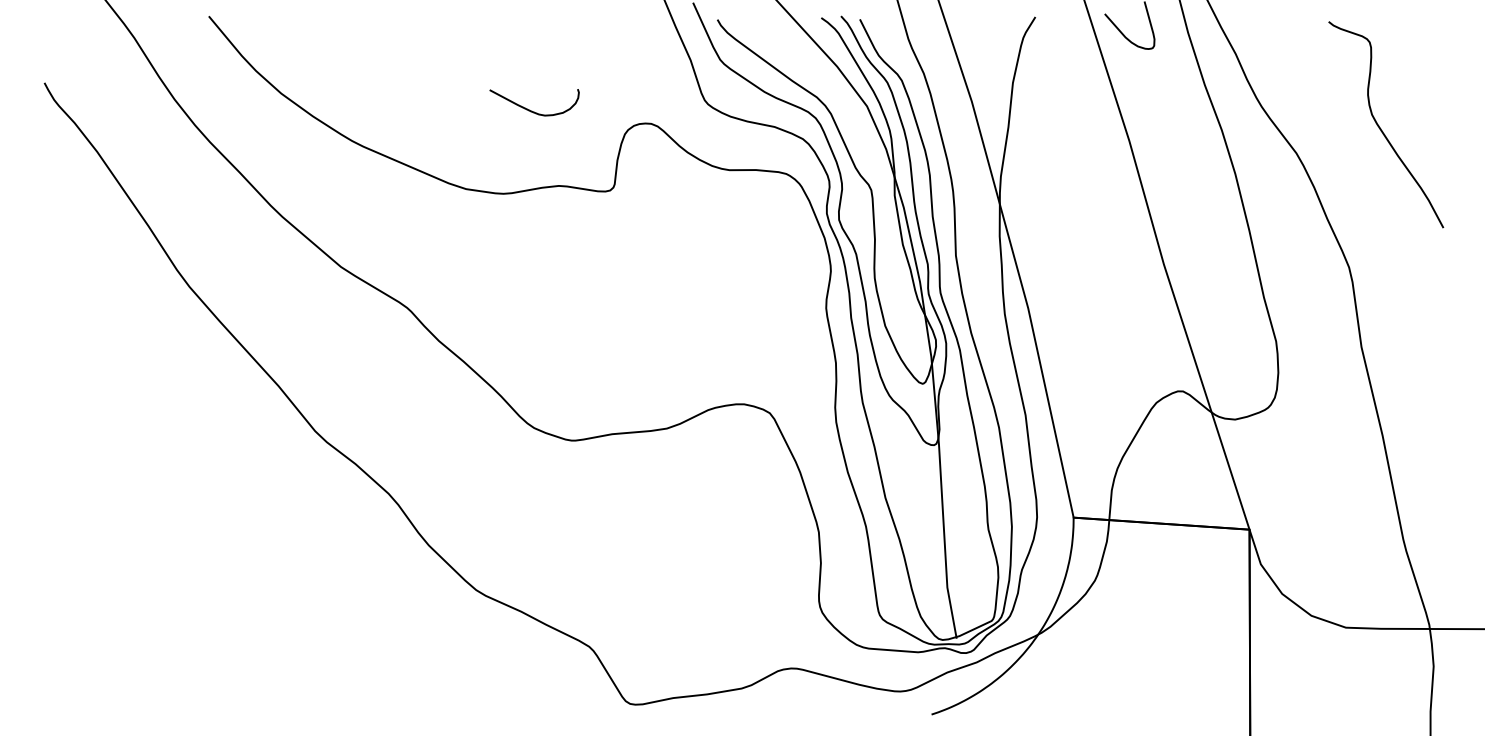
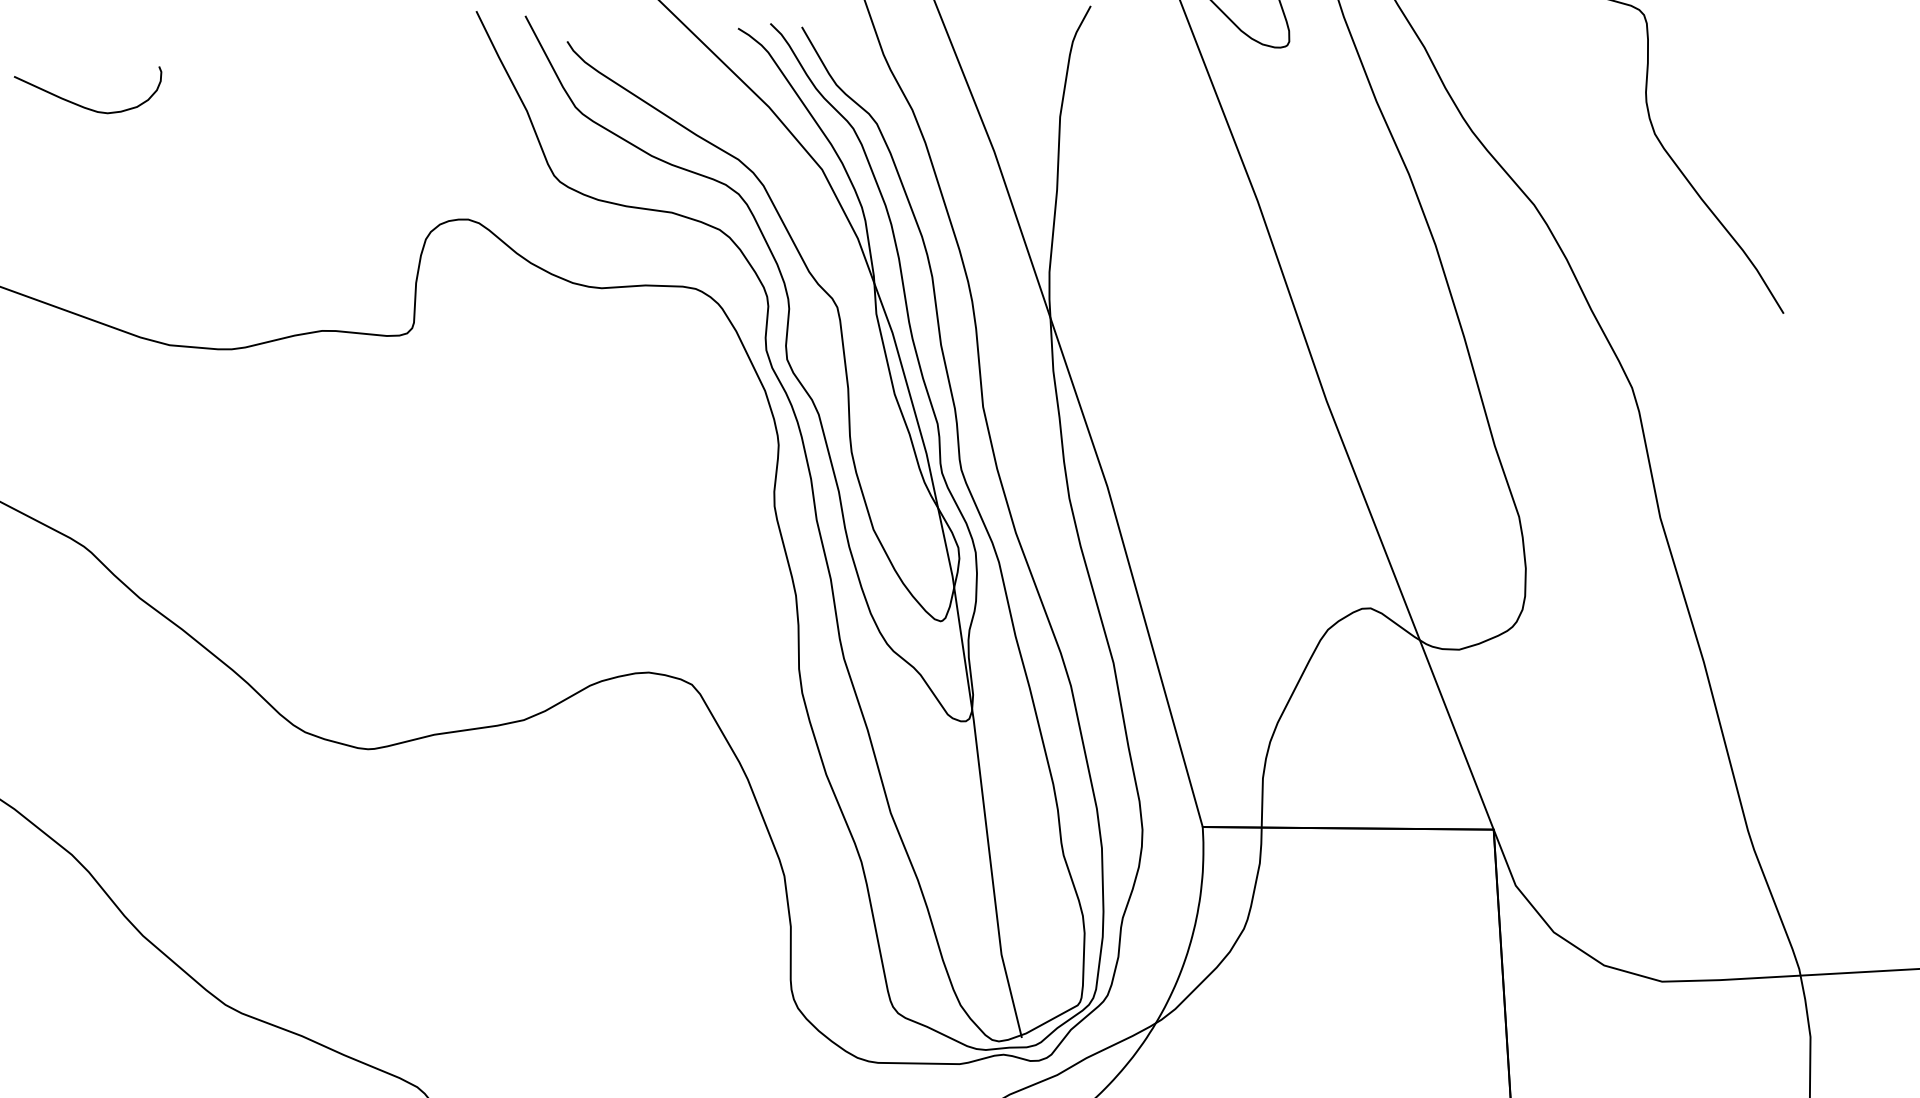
curve: (531, 110) -> (84, 106), moved

